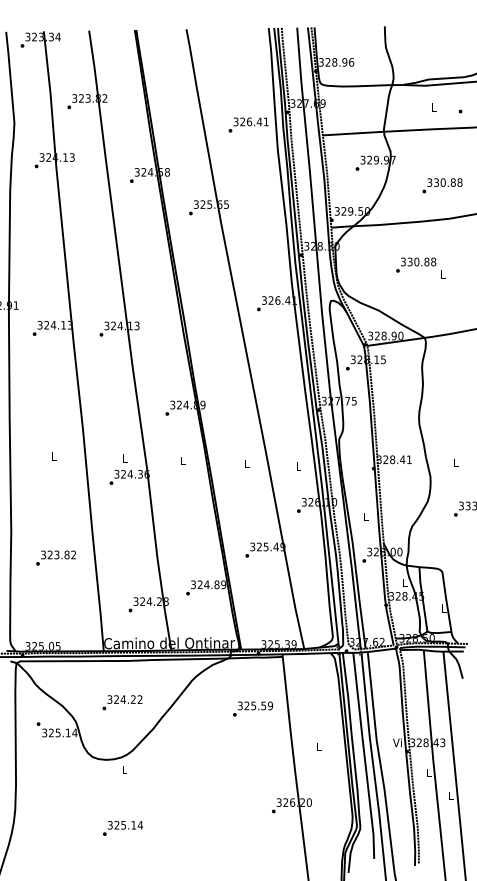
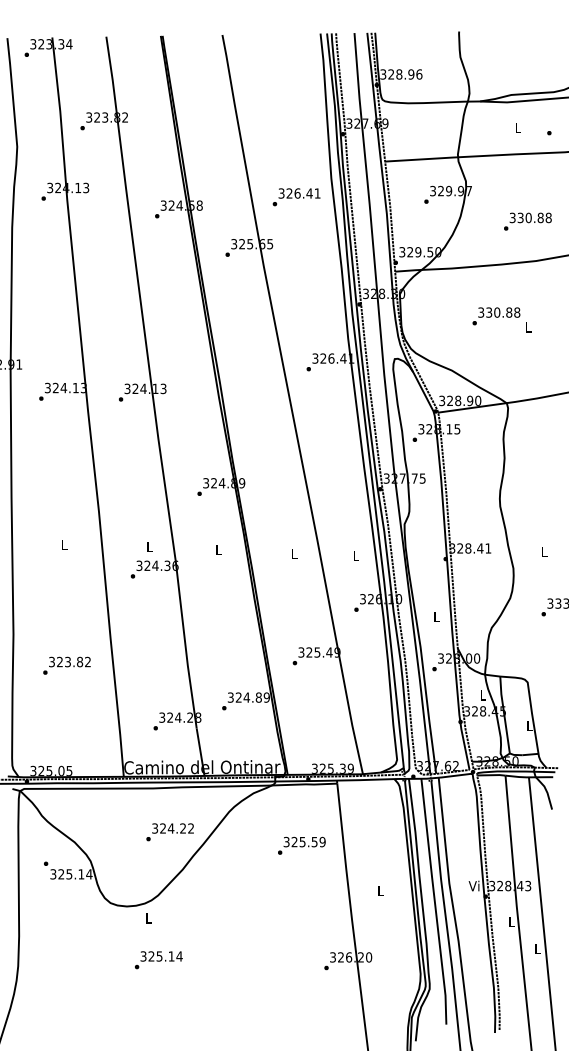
text: (248, 125) -> (296, 197), moved
text: (121, 702) -> (169, 832), moved
text: (122, 828) -> (158, 960), moved

